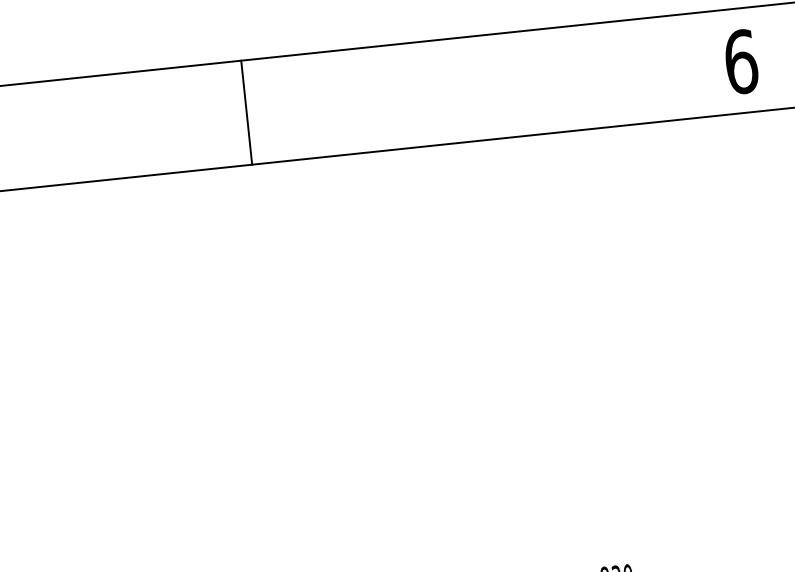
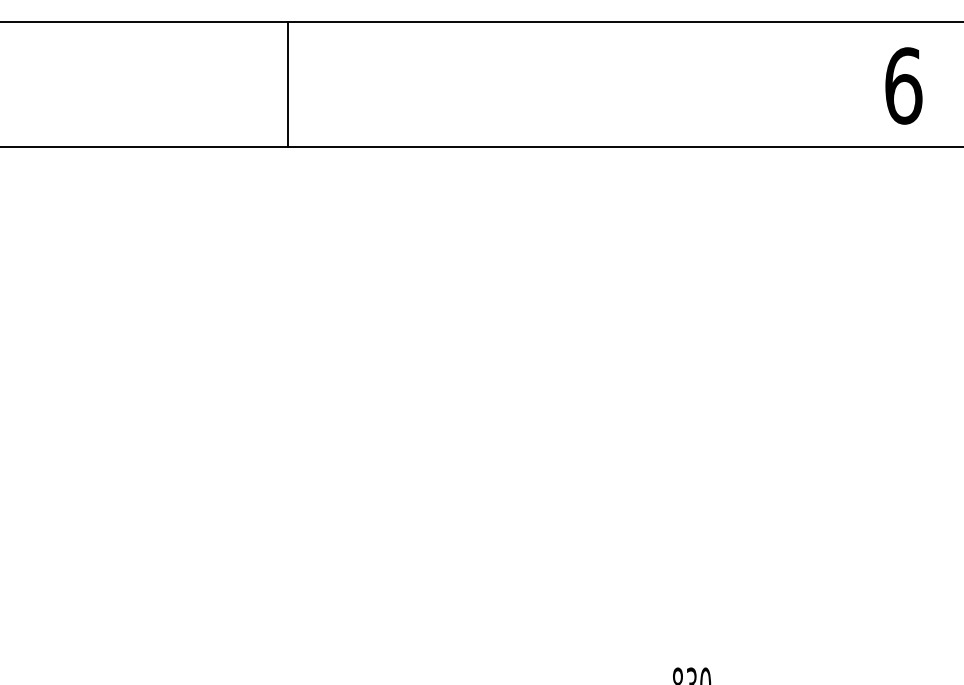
line: (246, 112) -> (287, 84), moved

